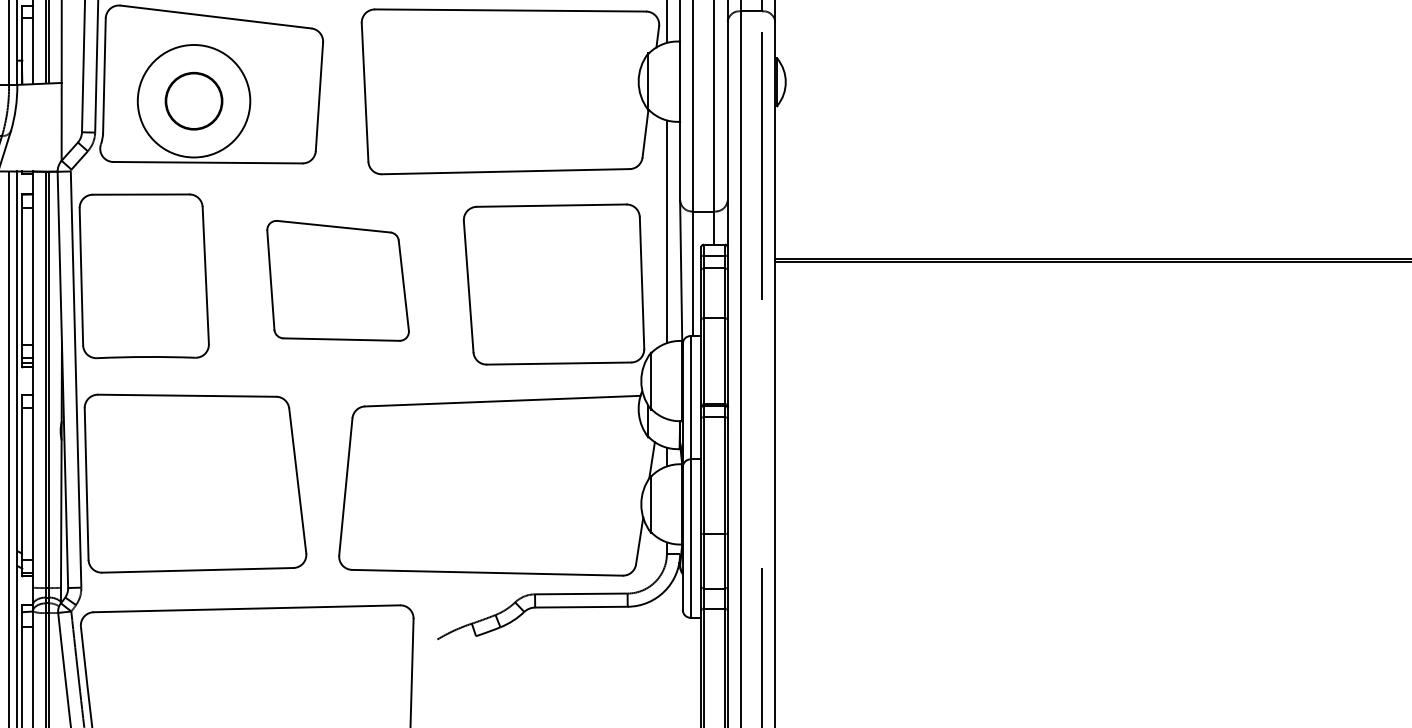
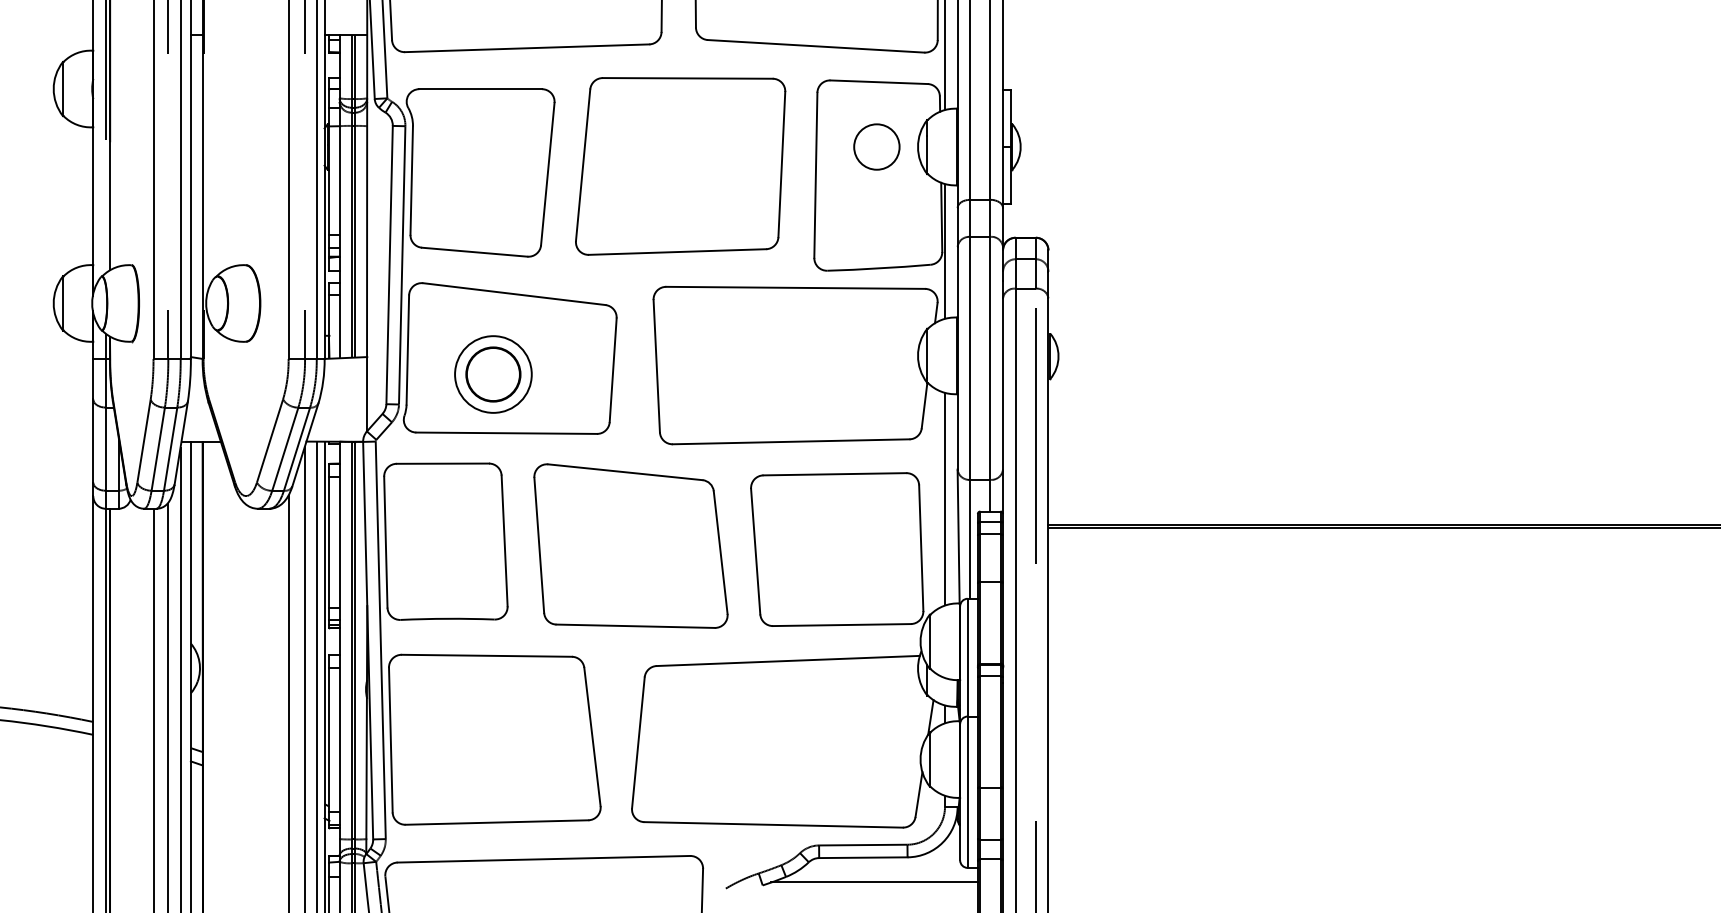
circle: (194, 101) -> (493, 374), size x0.71
part: (337, 280) -> (630, 545), size x1.43
line: (593, 633) -> (874, 882), added

